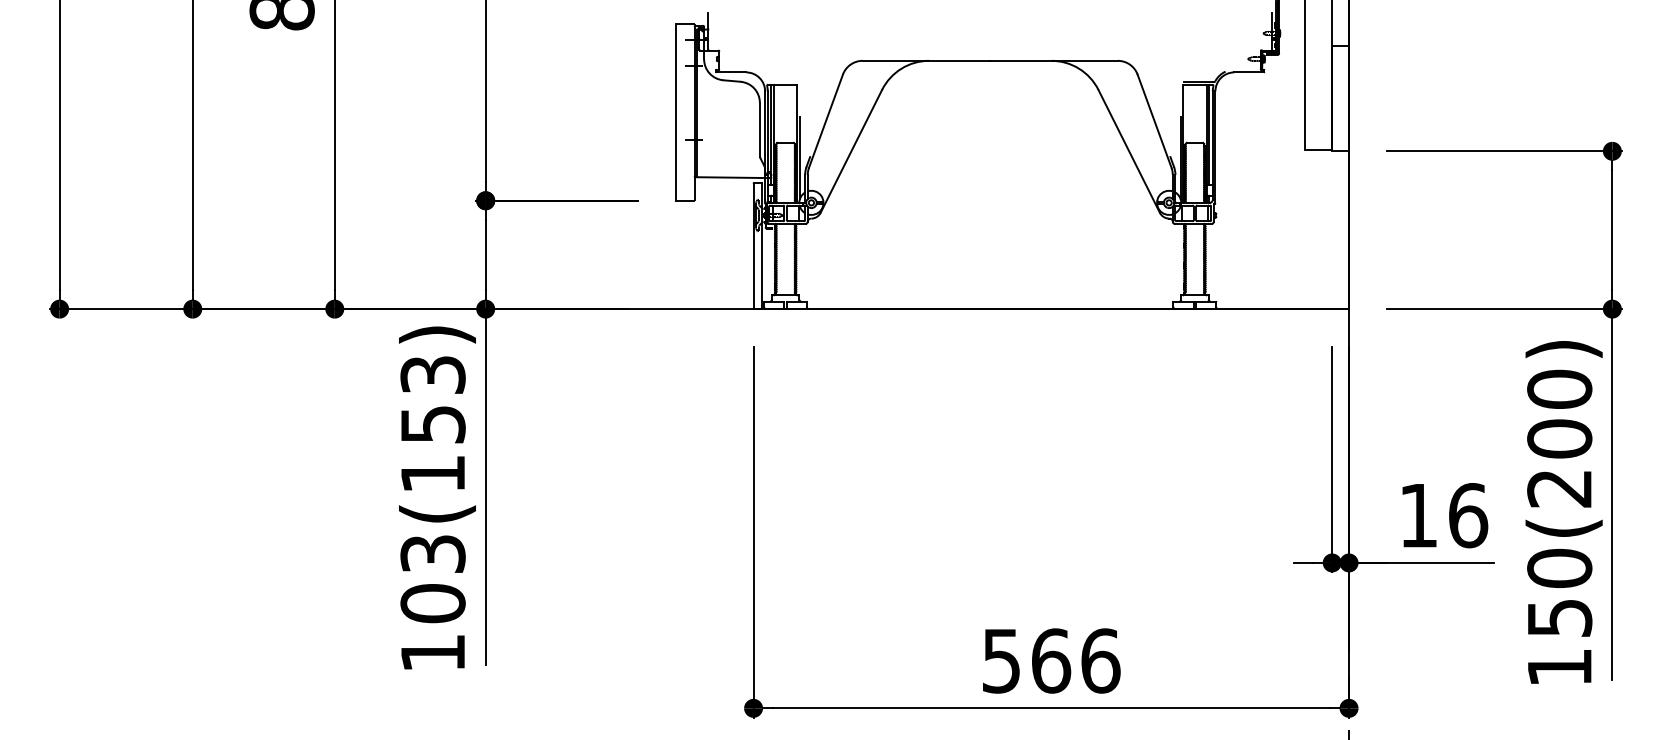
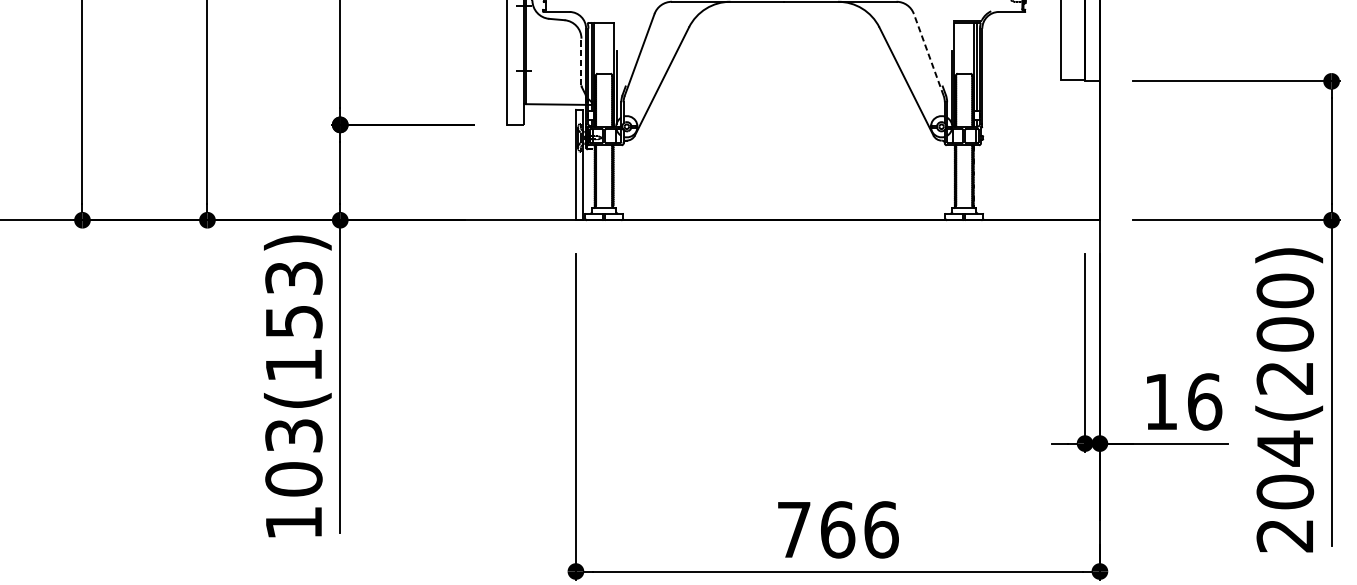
line: (1154, 121) -> (928, 55), solid -> dashed
line: (759, 129) -> (581, 62), solid -> dashed
text: (1559, 617) -> (1285, 491), 150(200) -> 204(200)
text: (1001, 661) -> (794, 530), 566 -> 766

